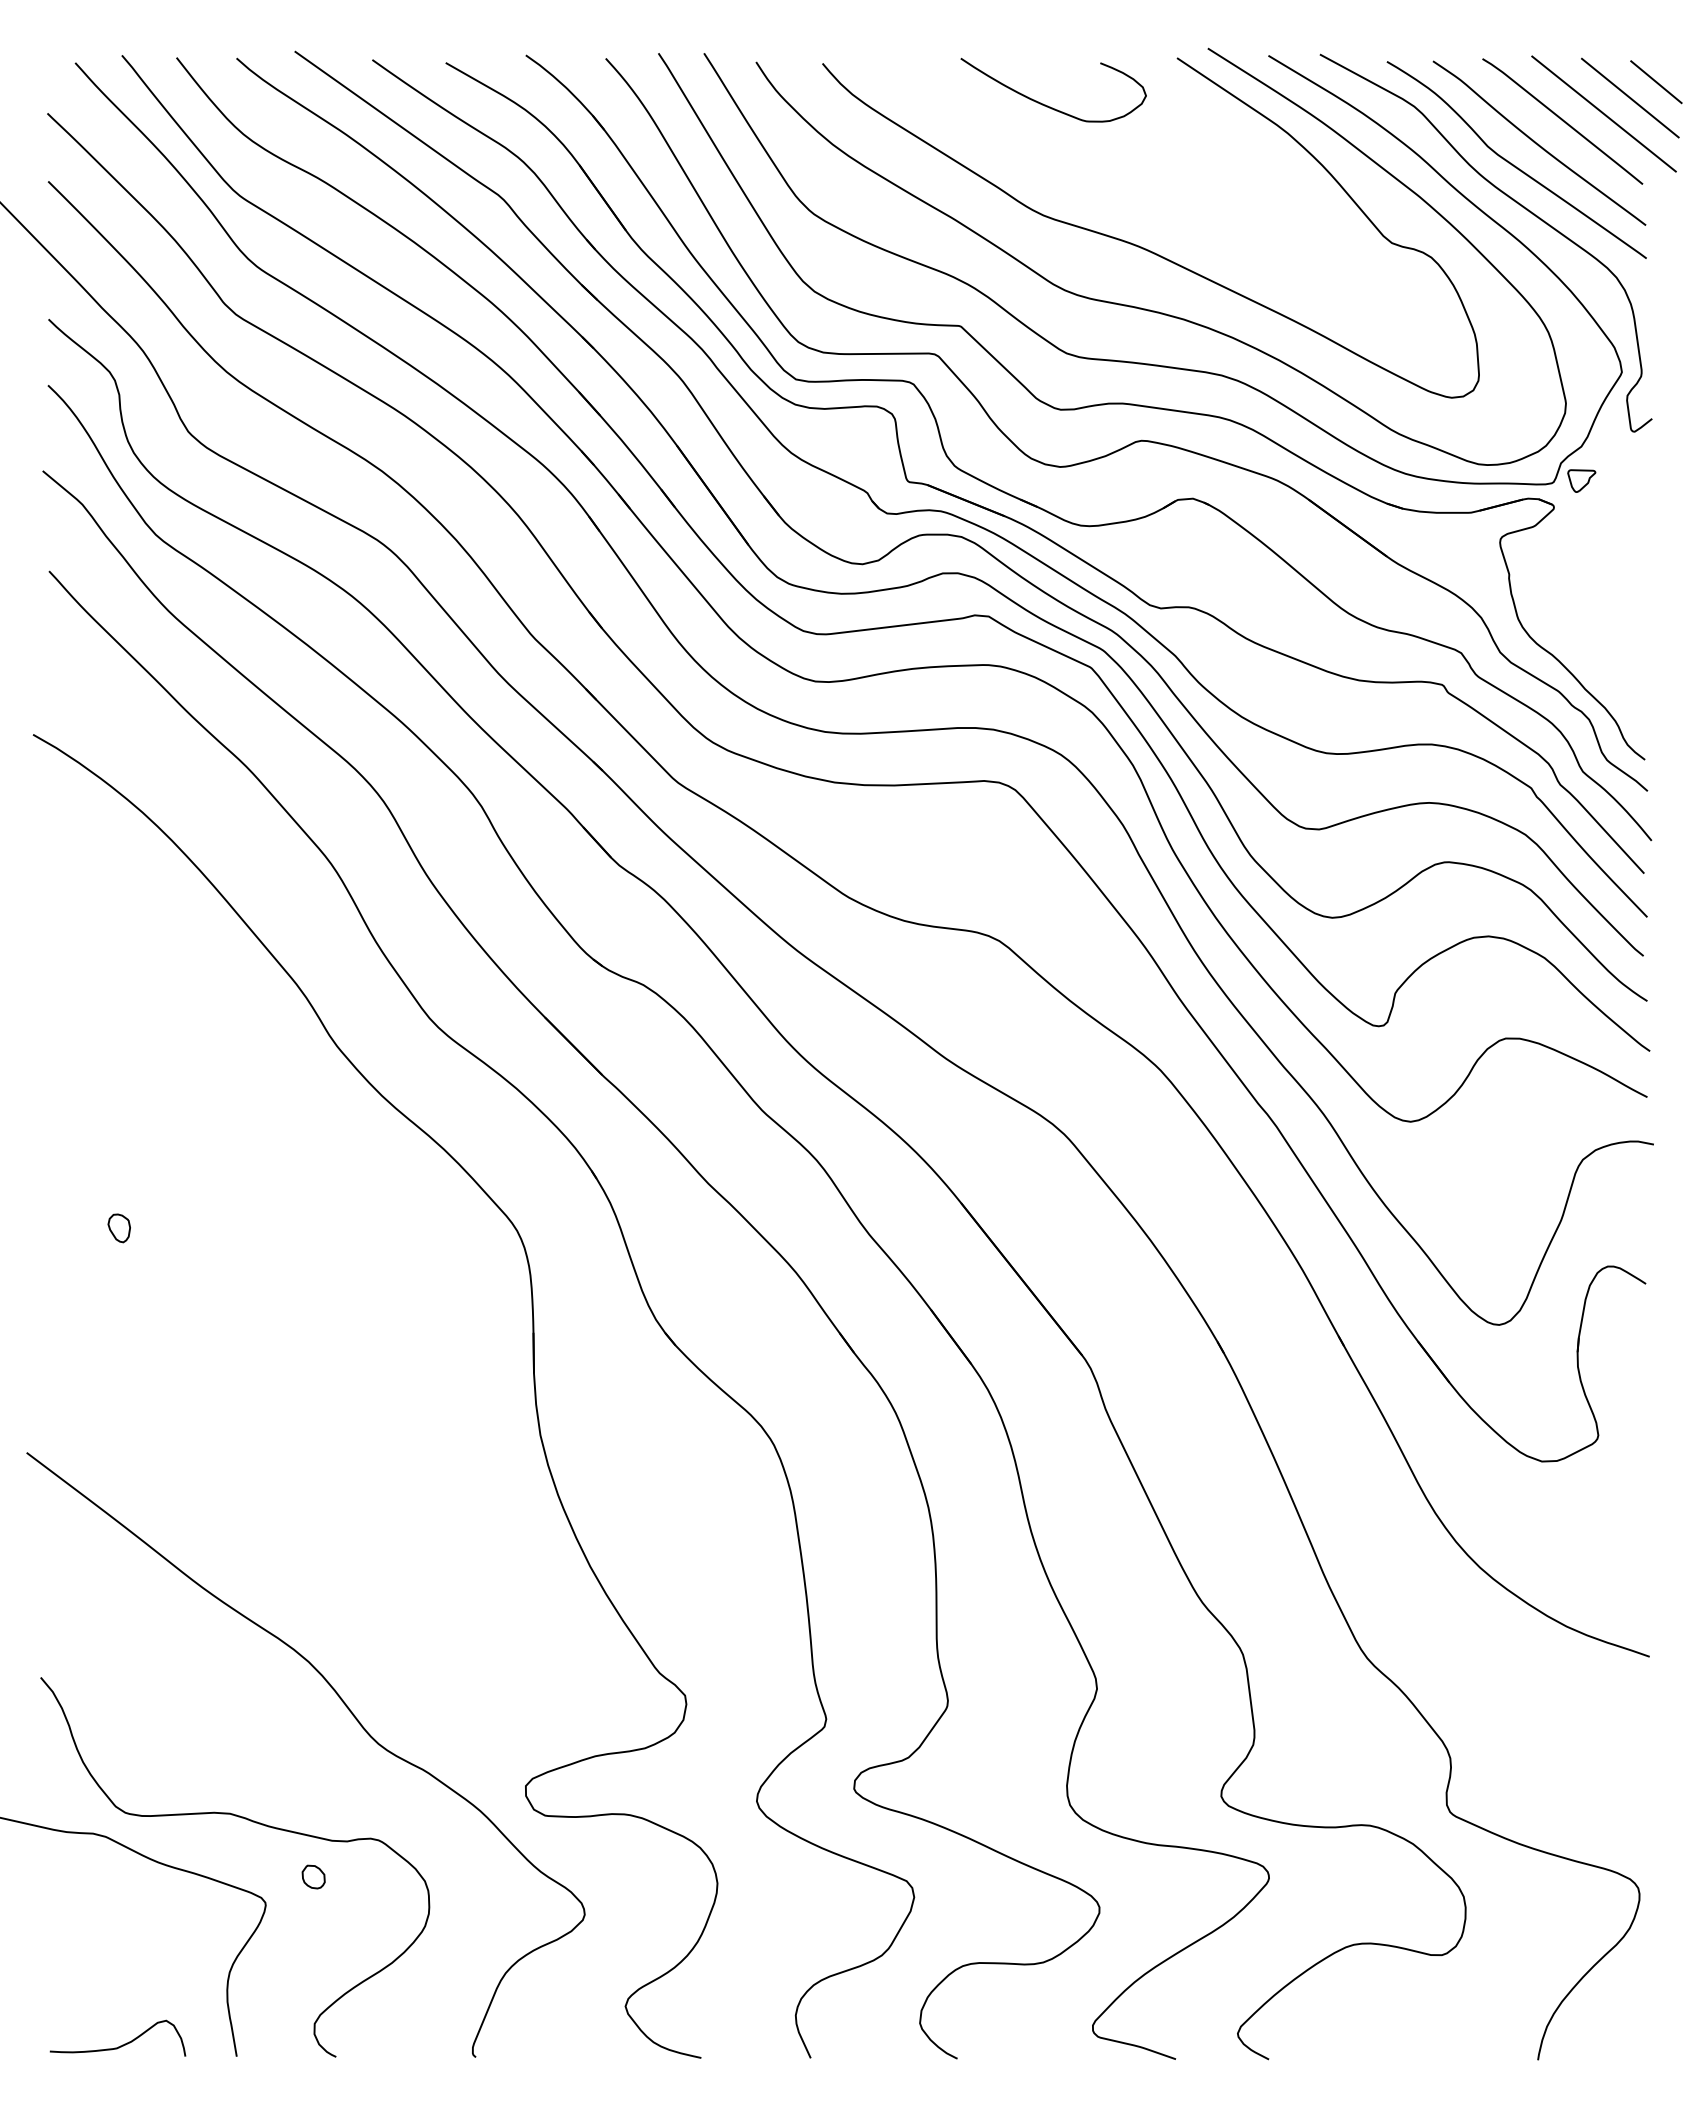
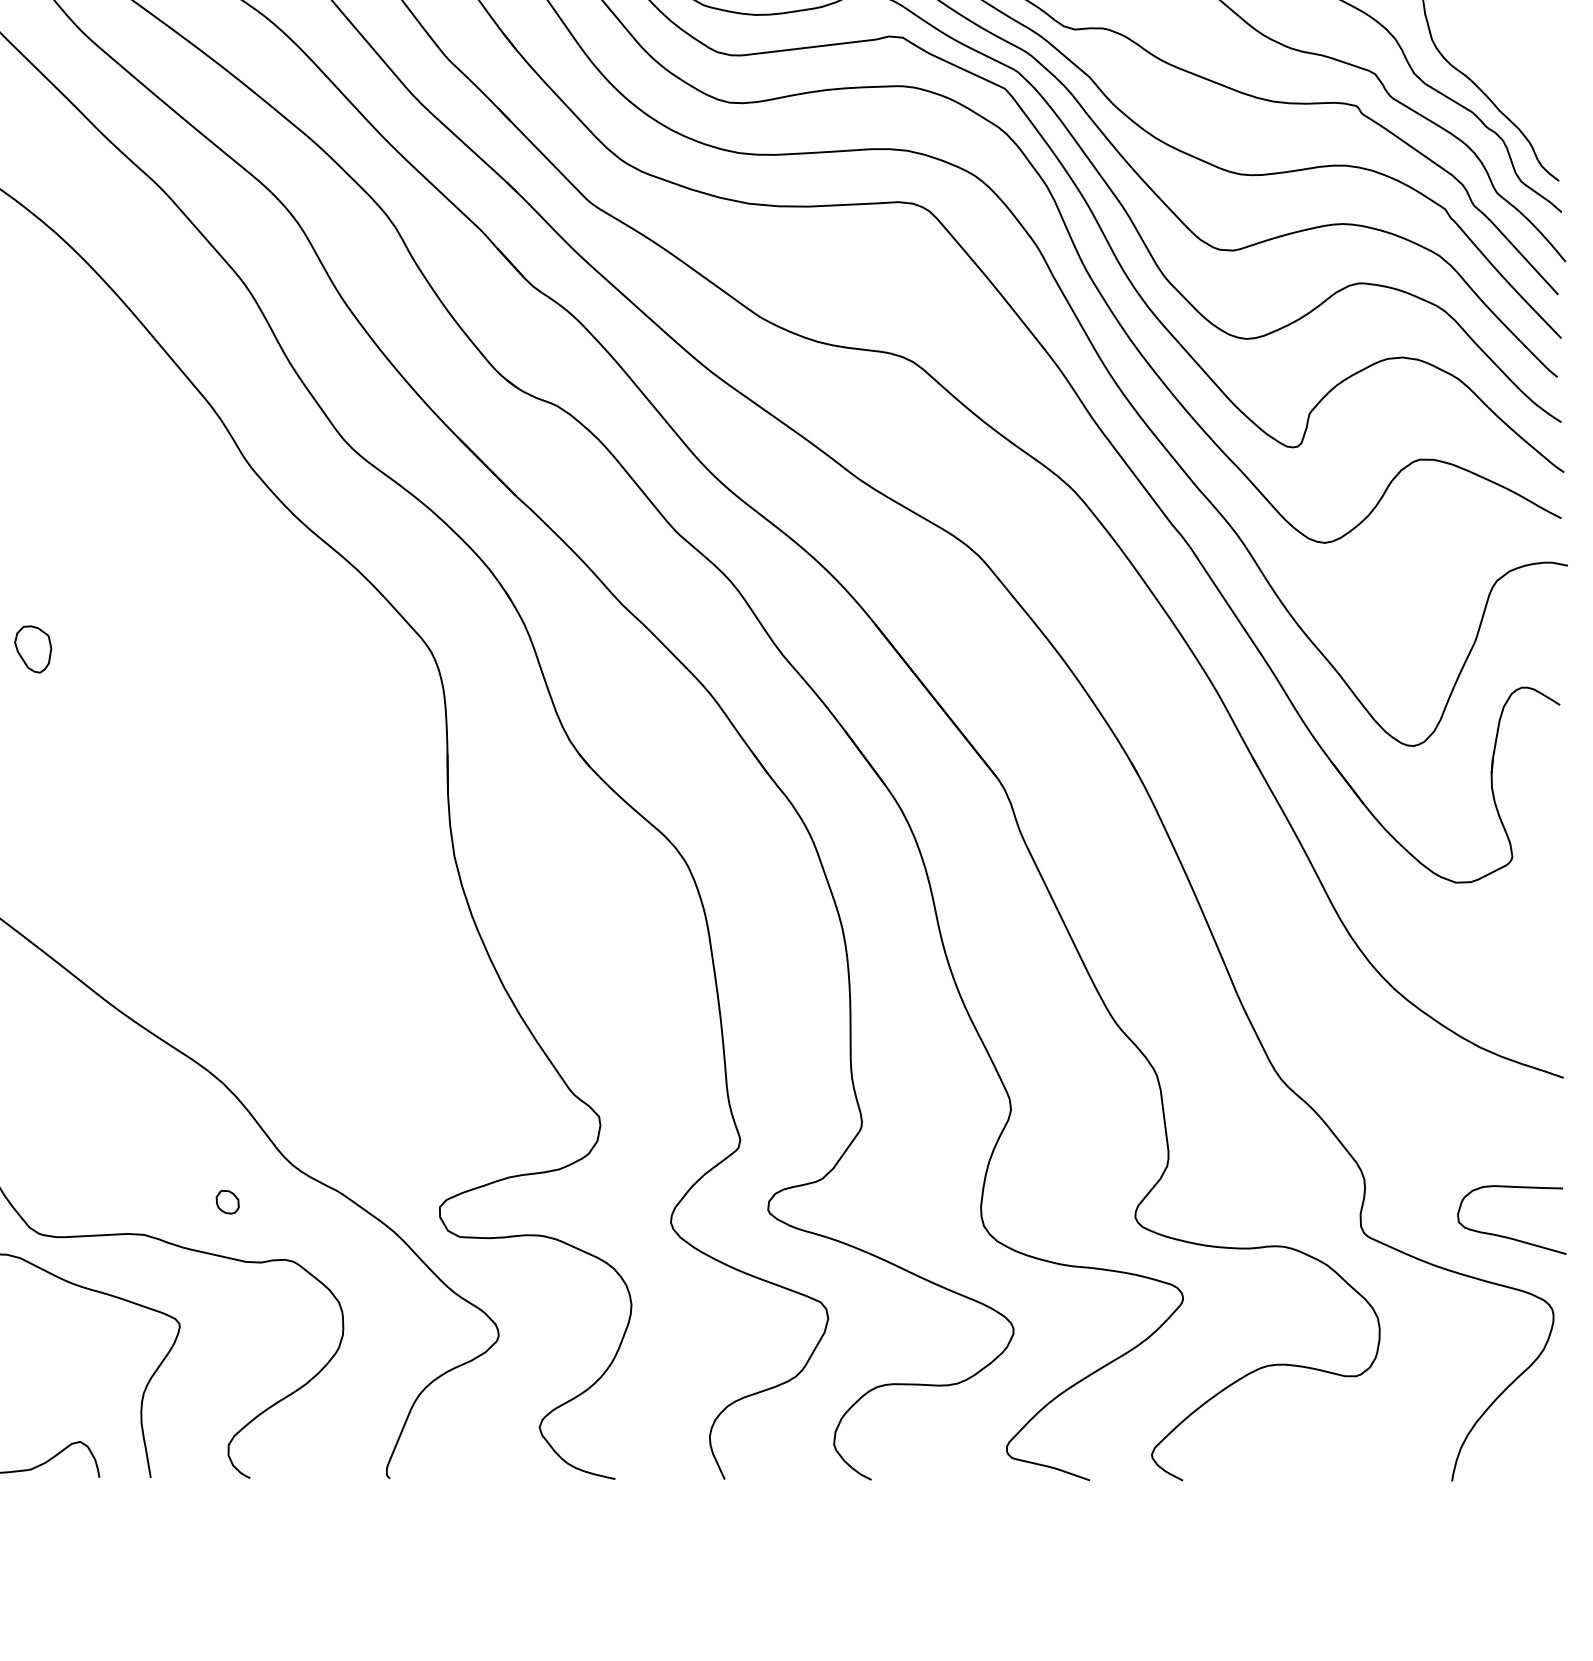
part: (119, 1228) -> (33, 649), size x1.67
curve: (1594, 1815) -> (1508, 1236), added
part: (313, 1876) -> (227, 1201), moved

